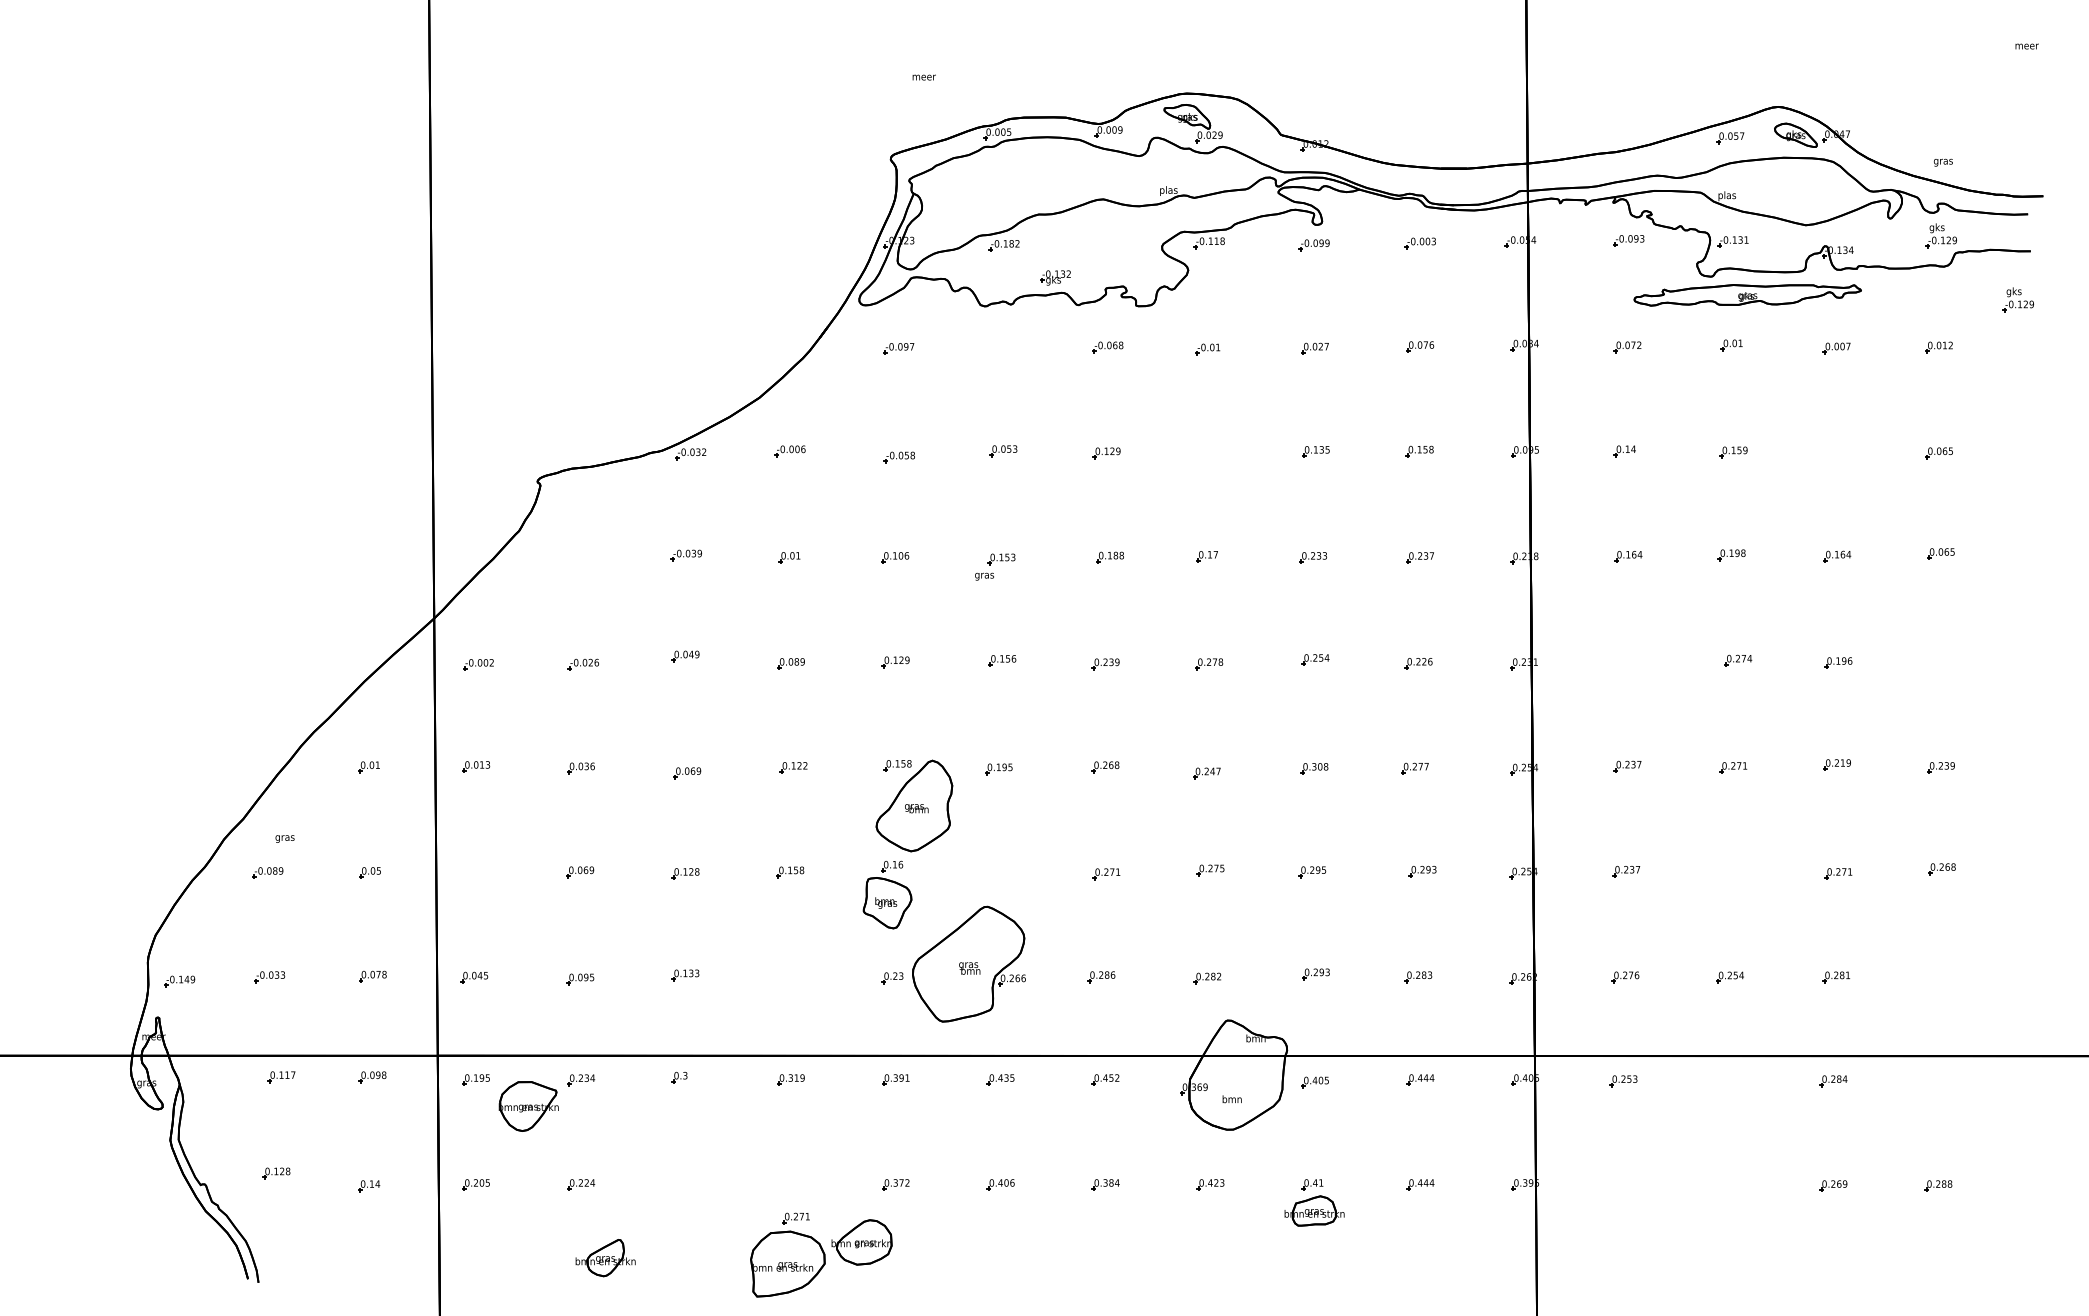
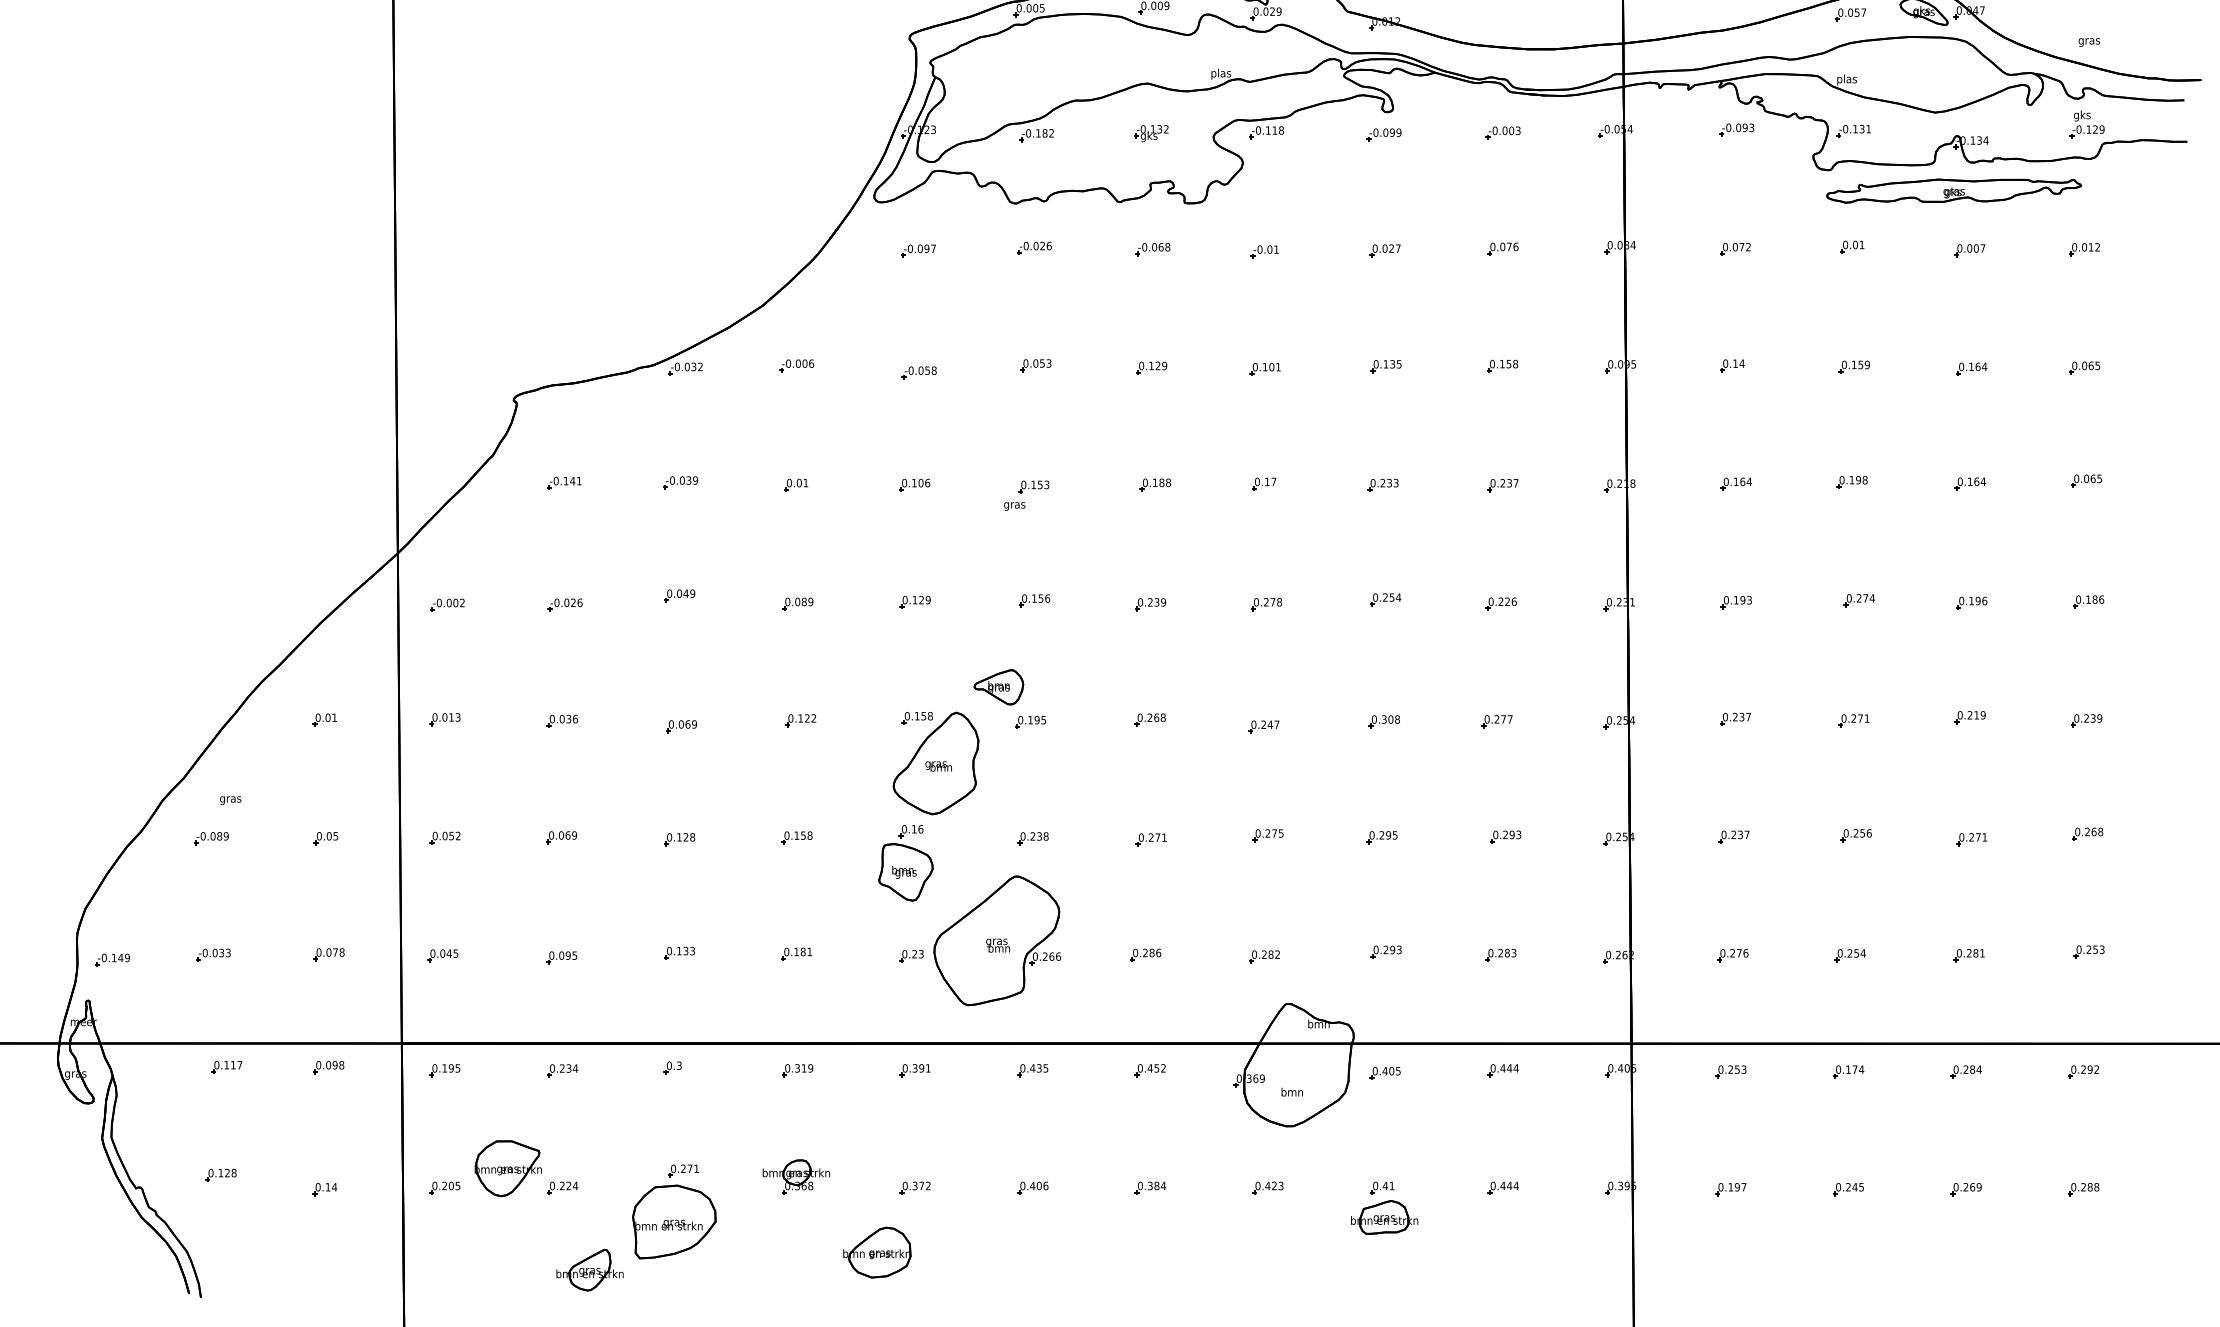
part: (1055, 277) -> (1151, 133), moved
part: (1747, 295) -> (1953, 191), moved
part: (2017, 299) -> (2172, 195), removed
part: (1001, 346) -> (1033, 248), added
part: (1207, 454) -> (1264, 369), added
part: (1838, 454) -> (1971, 369), added
part: (582, 555) -> (564, 482), added
part: (1942, 661) -> (2088, 601), added
part: (1628, 662) -> (1736, 602), added
part: (970, 737) -> (998, 686), added
part: (1735, 870) -> (1856, 835), added
part: (475, 872) -> (444, 838), added
part: (1000, 873) -> (1032, 839), added
part: (1942, 974) -> (2088, 952), added
part: (789, 976) -> (796, 954), added
part: (1728, 1081) -> (1848, 1072), added
part: (1937, 1081) -> (2082, 1072), added
part: (528, 1106) -> (508, 1168), moved
part: (789, 1174) -> (796, 1176), added
part: (1623, 1185) -> (1730, 1188), added
part: (1728, 1185) -> (1848, 1188), added
part: (787, 1254) -> (673, 1211), moved

